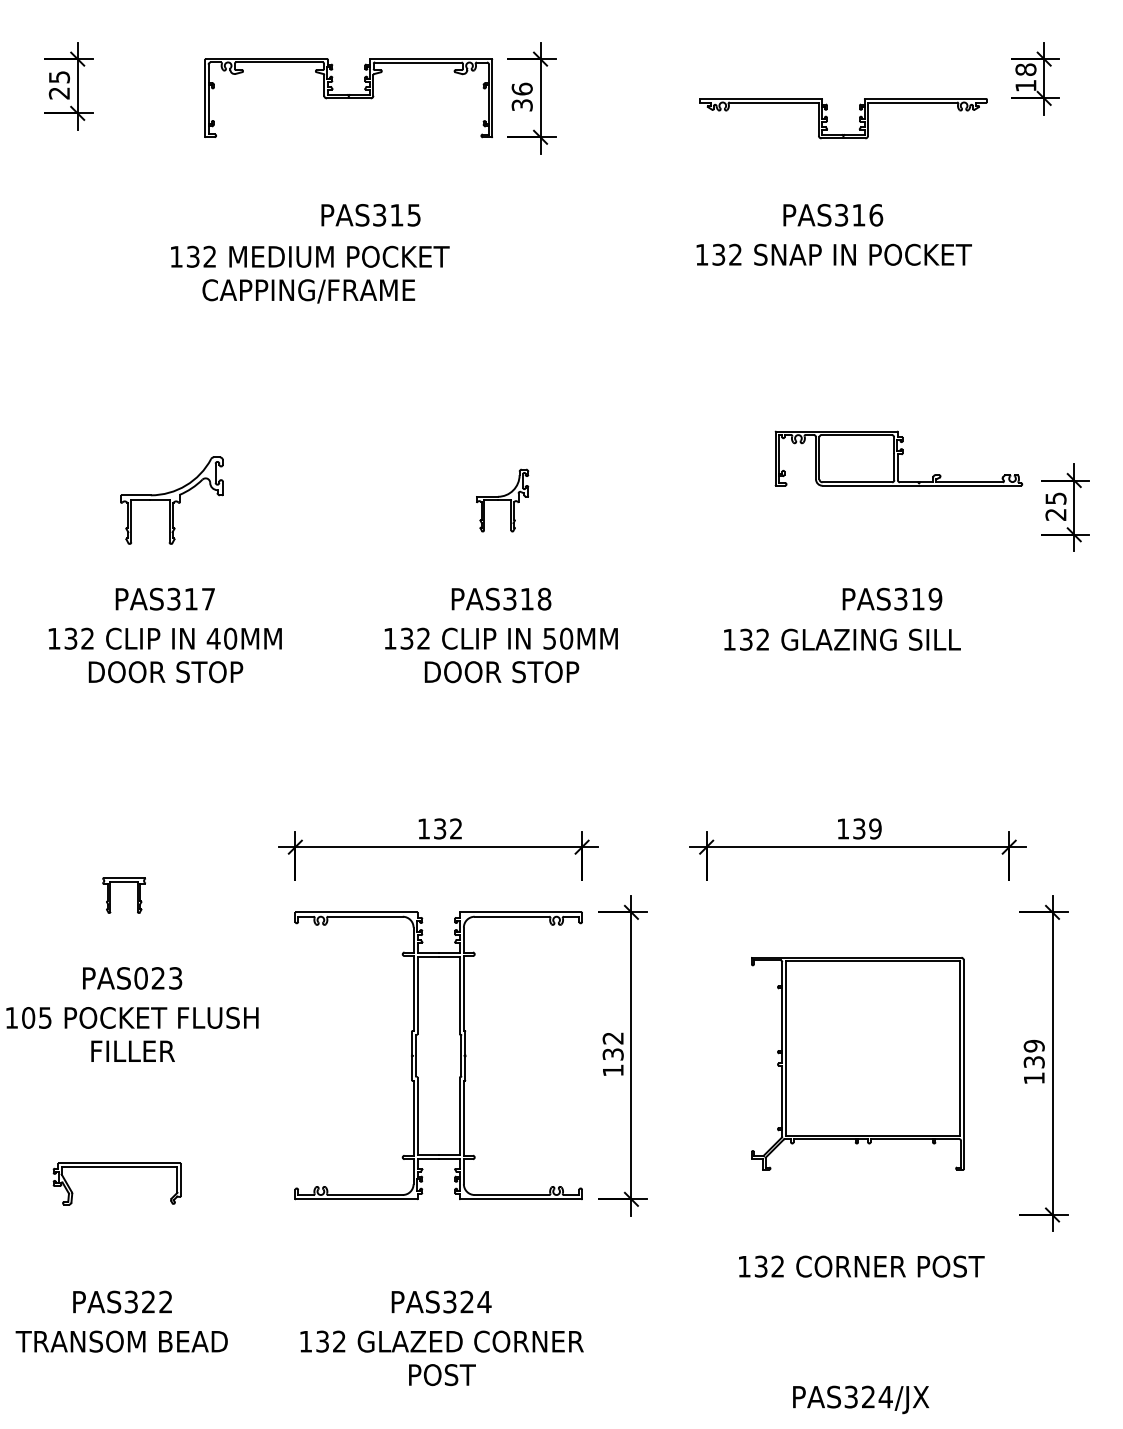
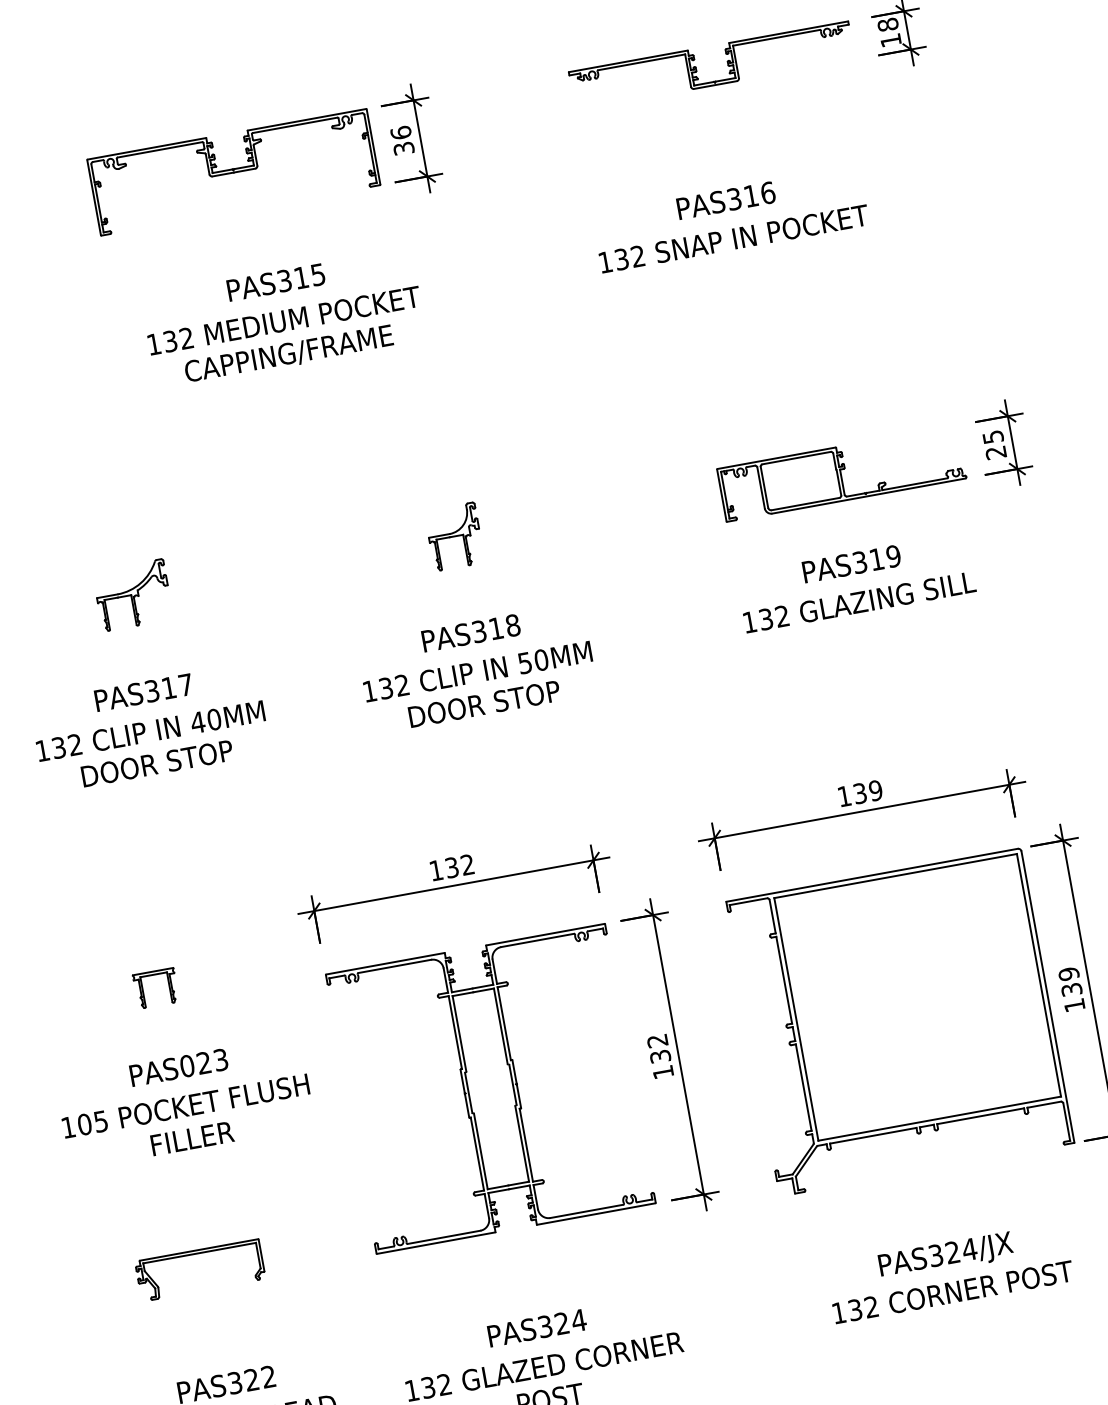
part: (827, 118) -> (696, 68), moved
text: (310, 274) -> (287, 337), moved
part: (898, 458) -> (841, 473), moved
part: (172, 500) -> (133, 595), size x0.71
text: (842, 639) -> (859, 602), moved
part: (857, 1063) -> (899, 1022), size x1.43
text: (861, 1266) -> (952, 1292), moved
text: (861, 1399) -> (946, 1256), moved

